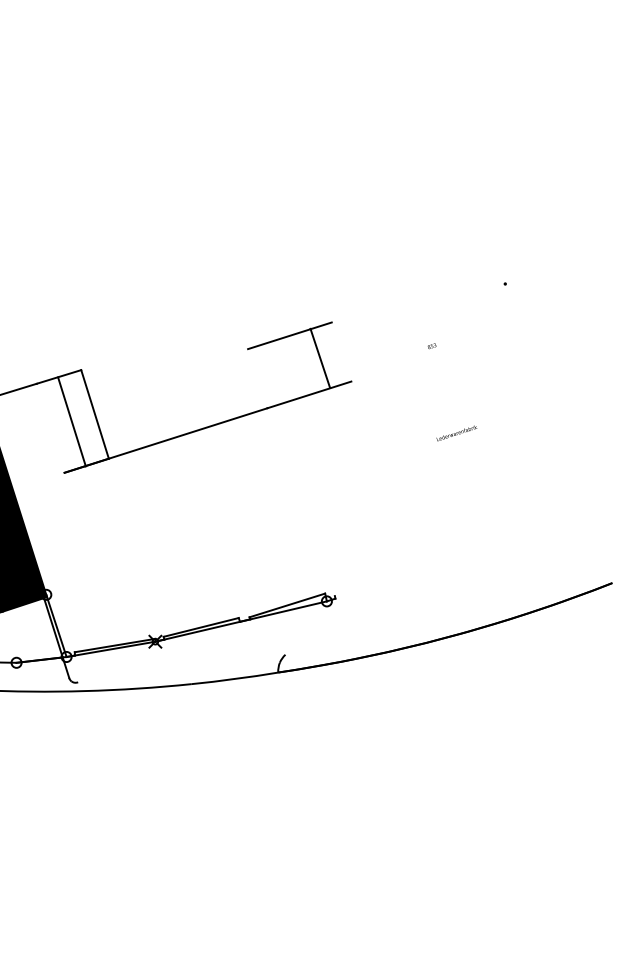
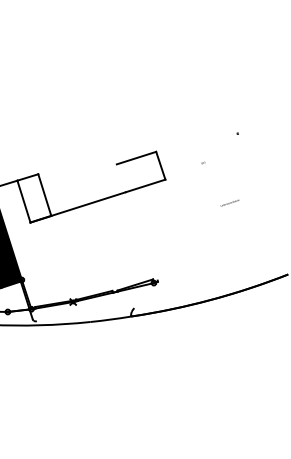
line: (319, 357) -> (160, 165), moved
line: (70, 421) -> (23, 201), moved
text: (455, 432) -> (229, 202), moved

